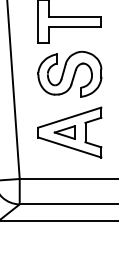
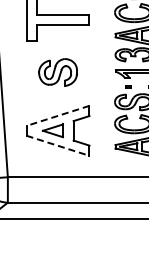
part: (69, 74) -> (57, 72), size x0.6
line: (69, 118) -> (57, 116), solid -> dashed
line: (70, 147) -> (58, 145), solid -> dashed

